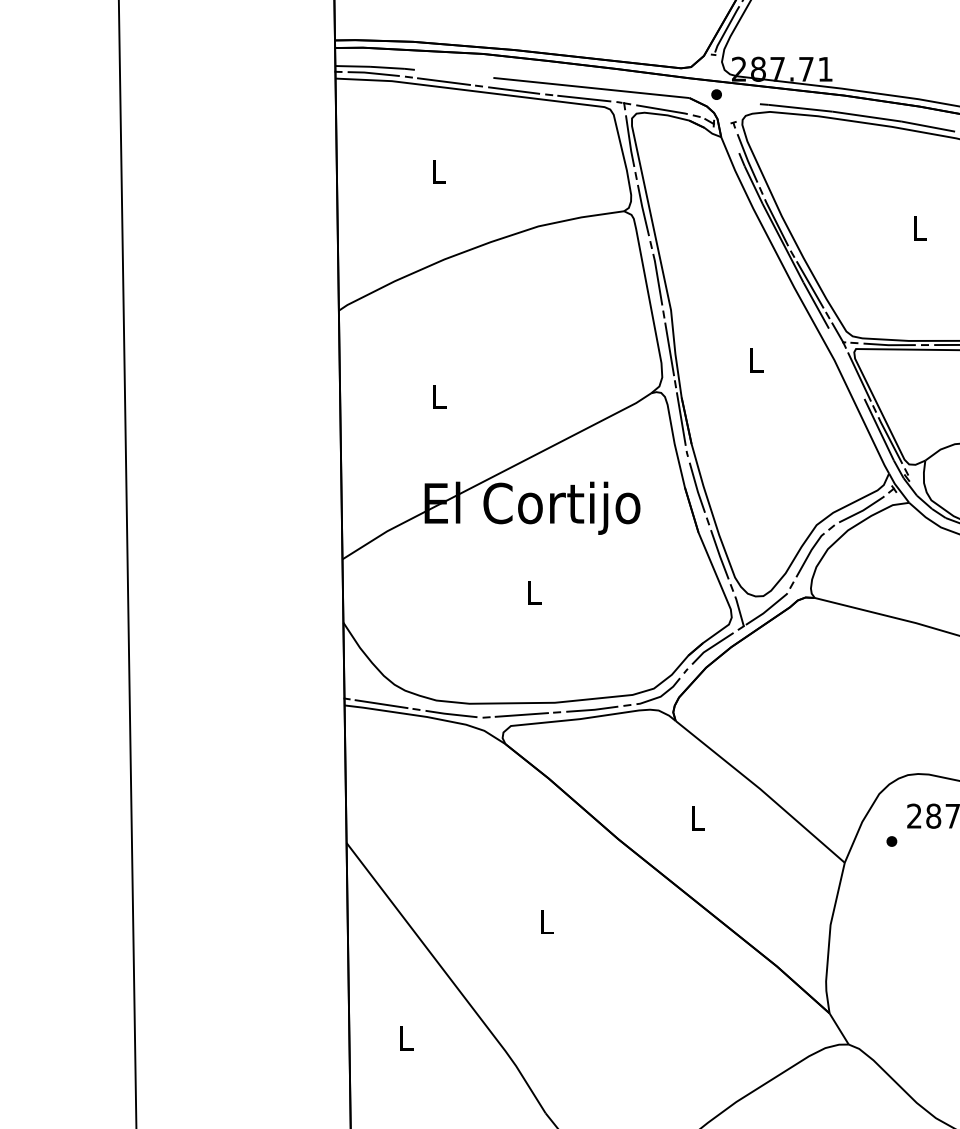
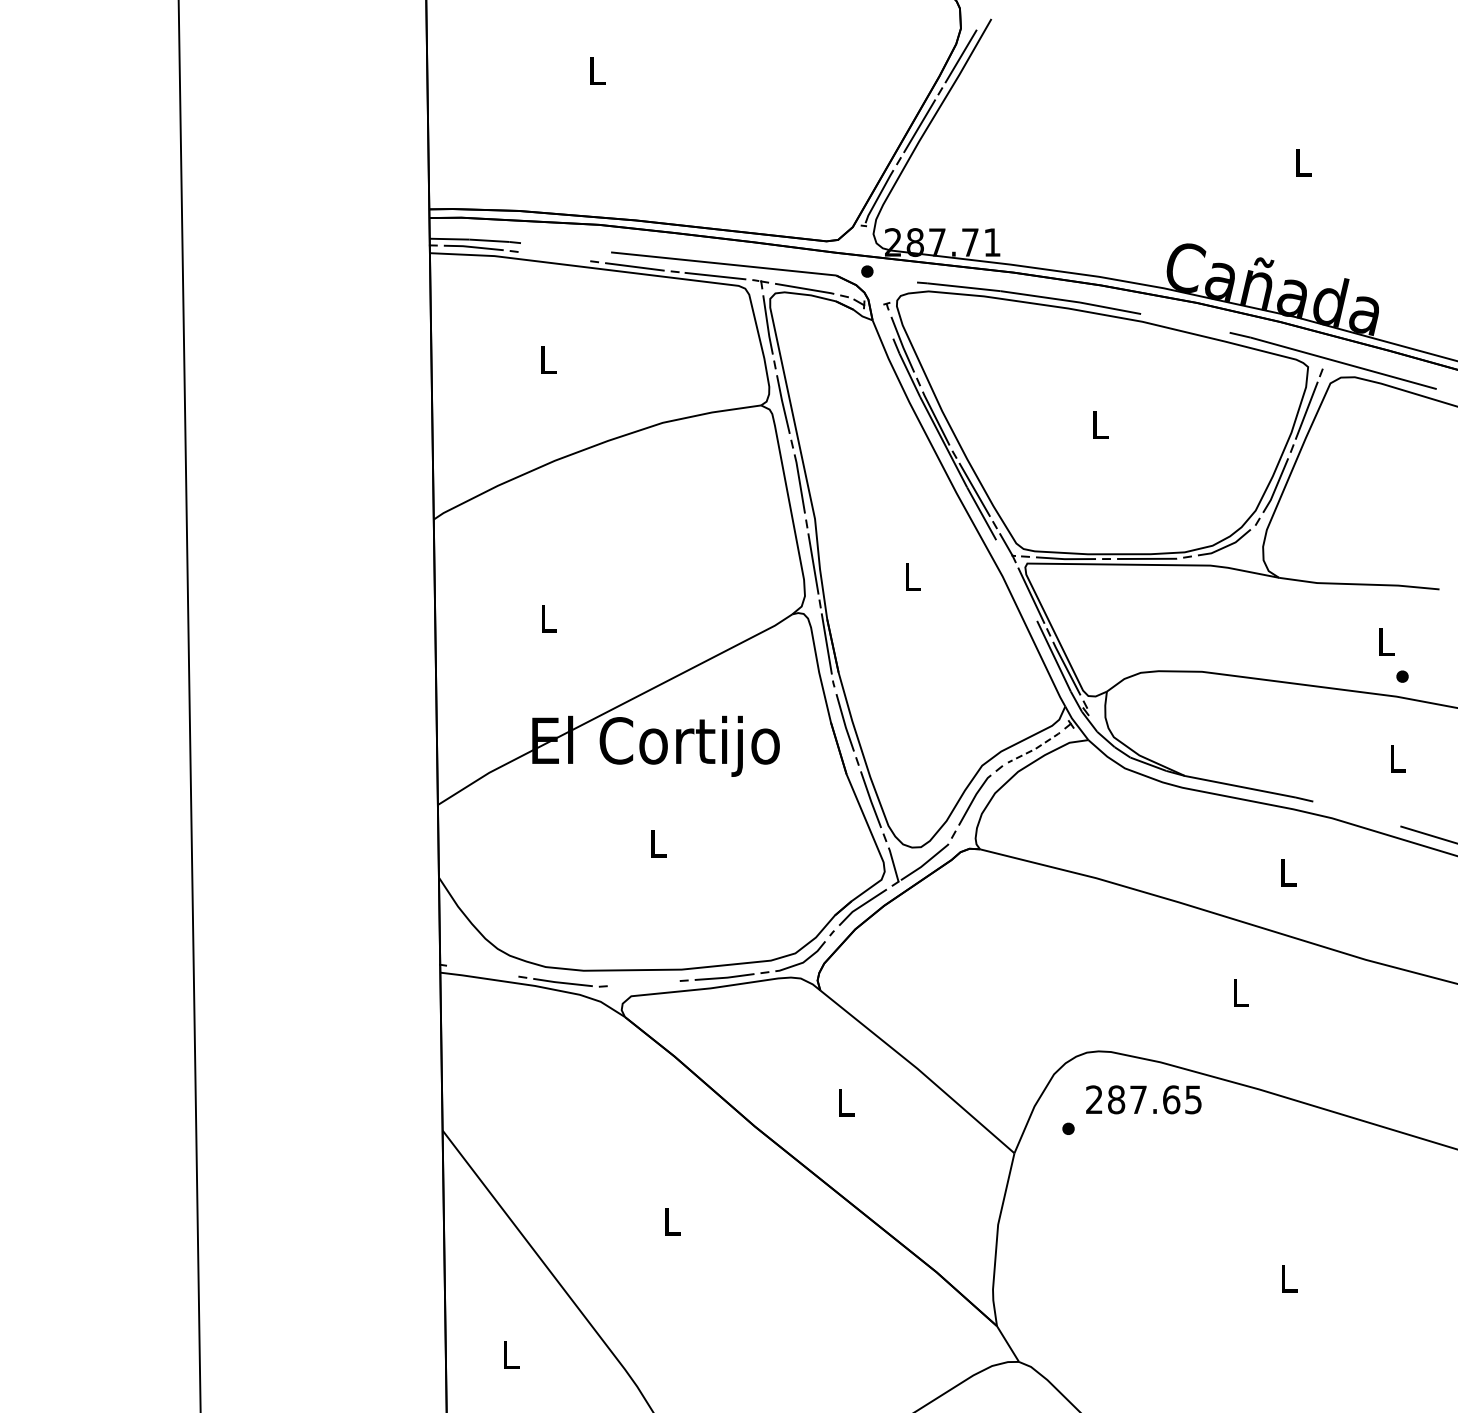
line: (444, 81) -> (554, 256), removed
line: (863, 510) -> (1035, 748), solid -> dashed
line: (381, 703) -> (482, 970), removed
line: (521, 714) -> (643, 983), removed

